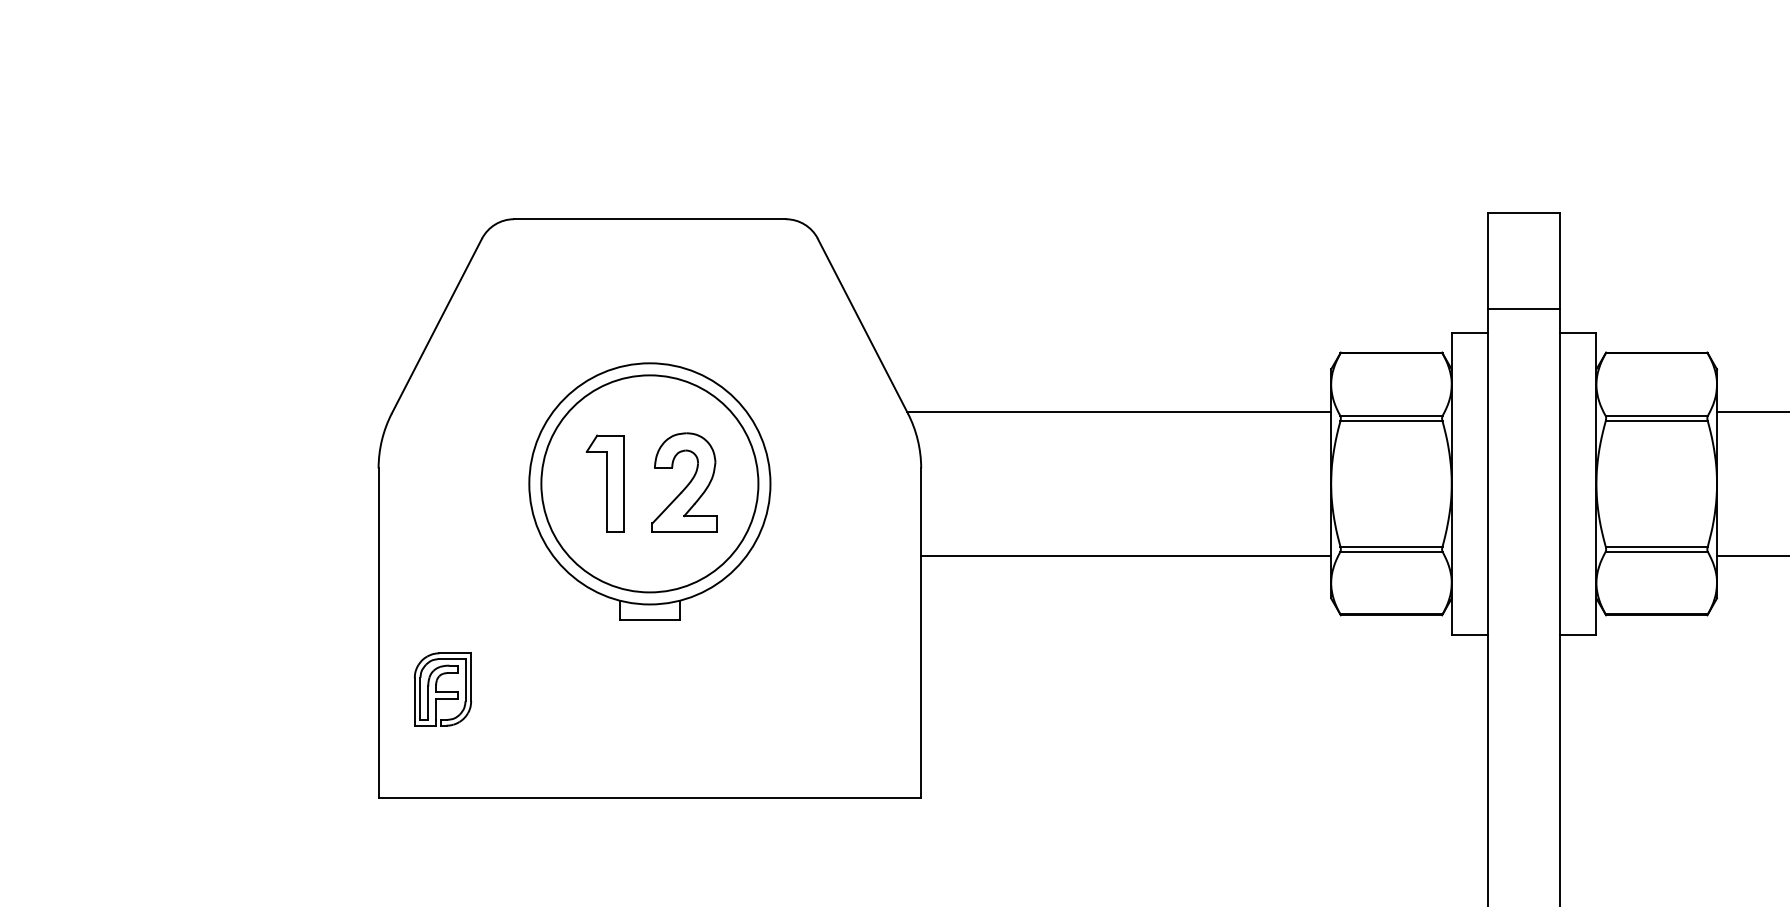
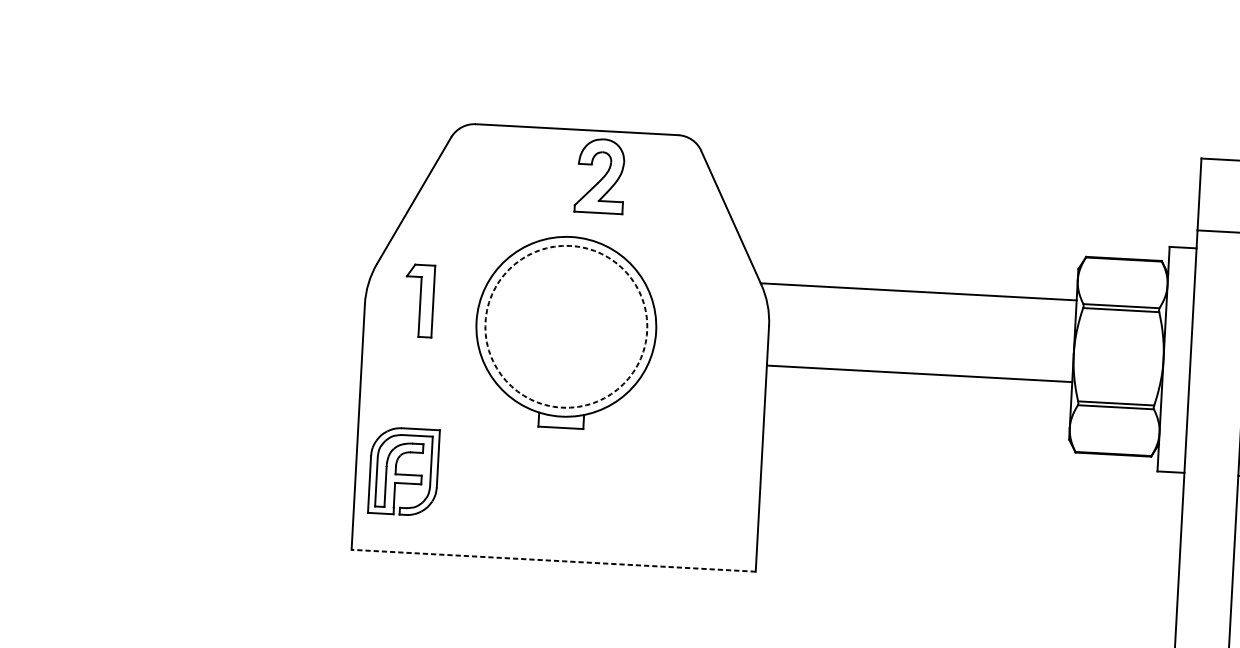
part: (684, 482) -> (600, 175), moved
part: (604, 483) -> (418, 300), moved
circle: (649, 483) -> (566, 326), solid -> dashed
line: (1126, 556) -> (919, 374), moved
part: (442, 689) -> (403, 471), size x1.6
line: (649, 797) -> (553, 560), solid -> dashed

